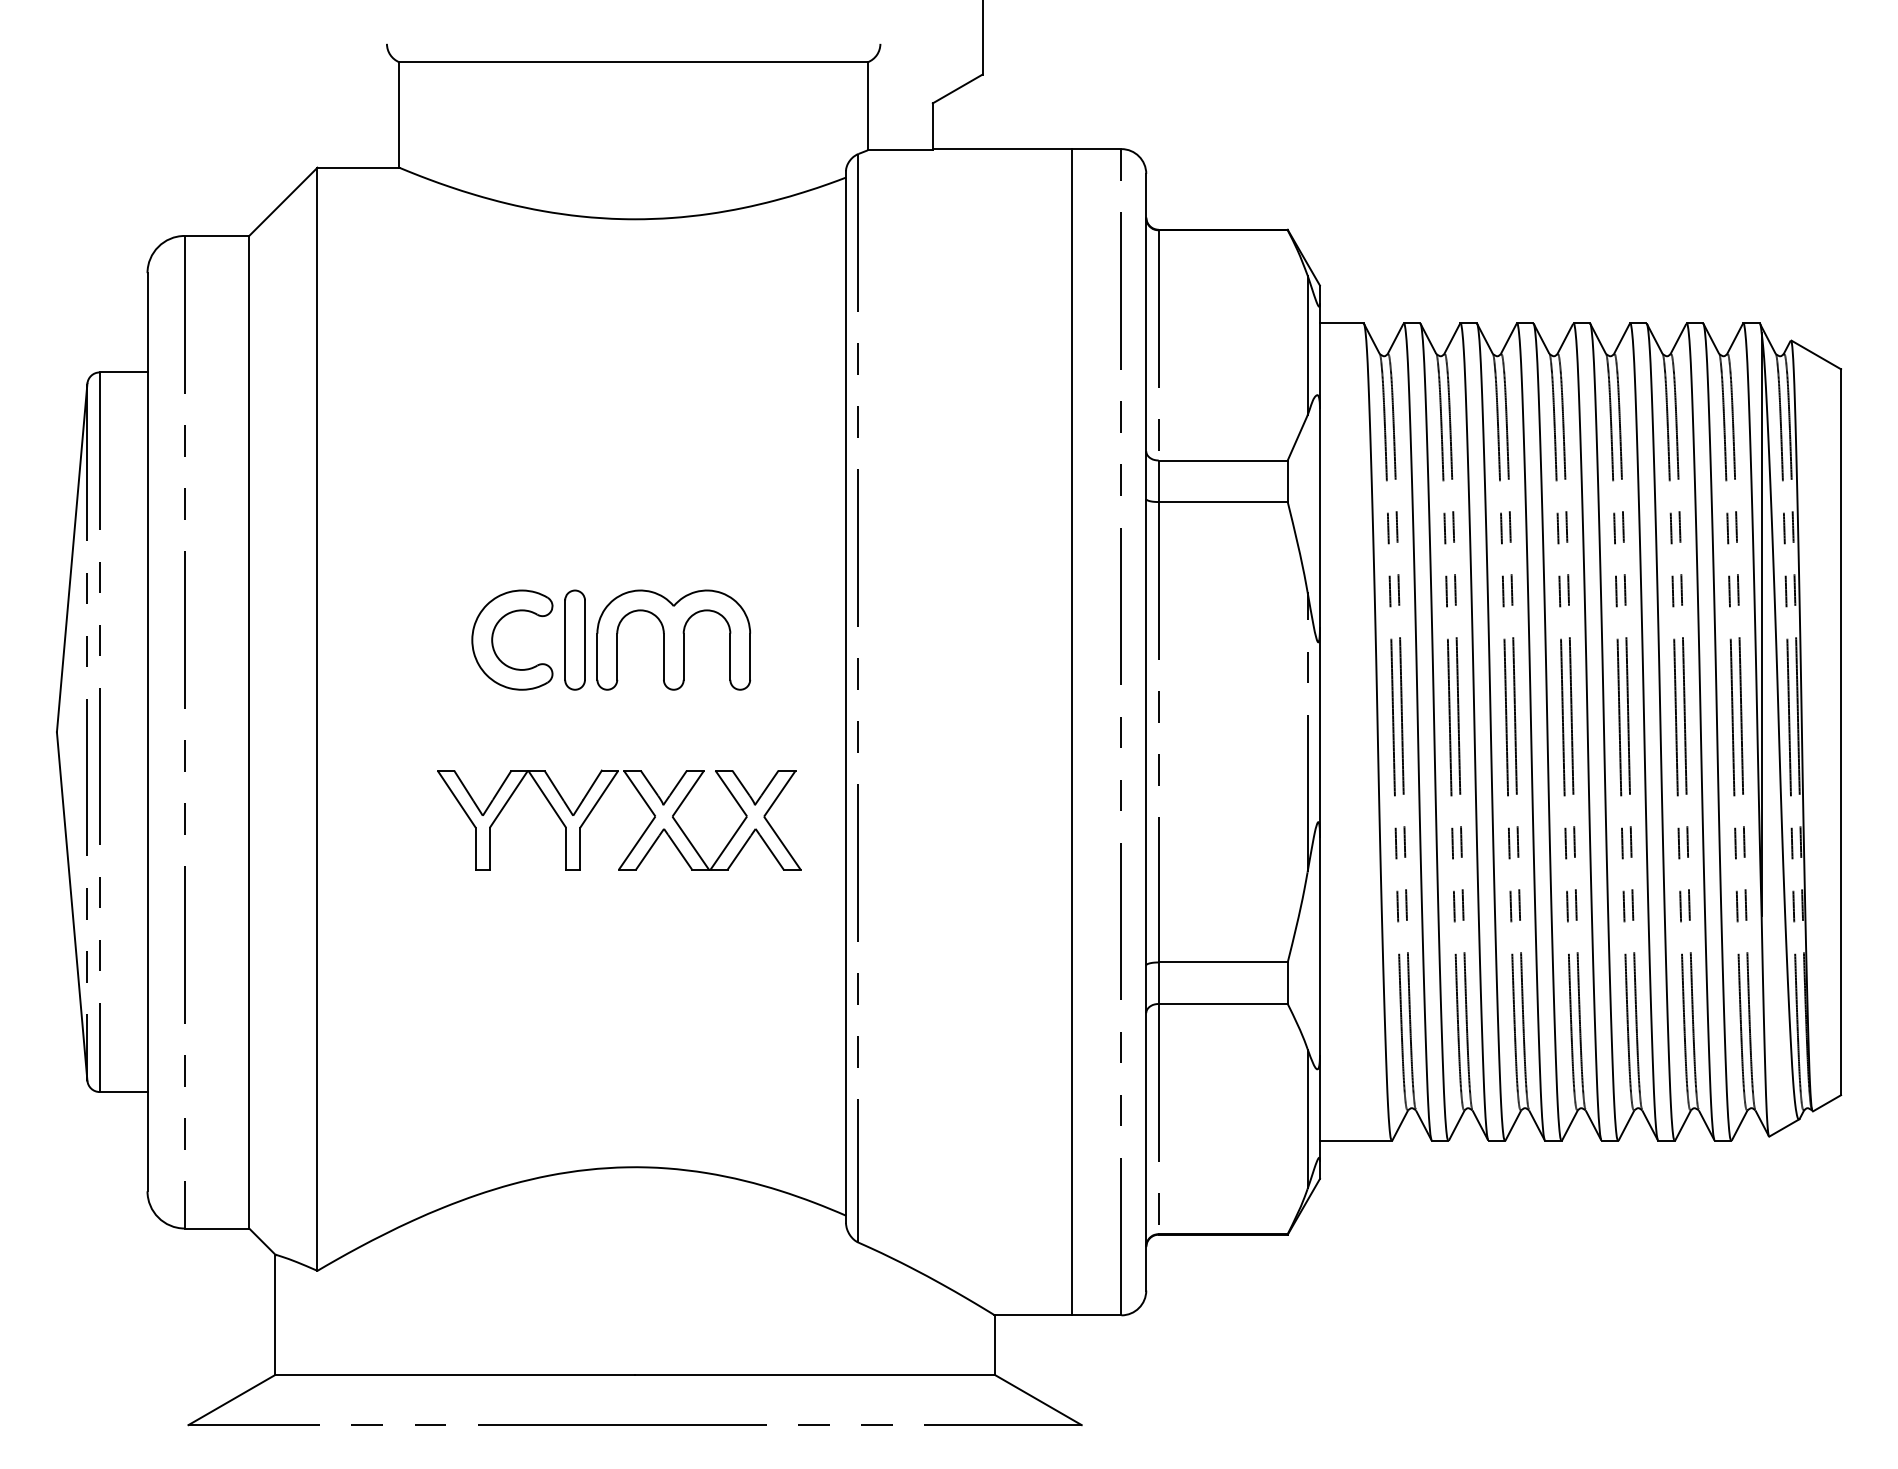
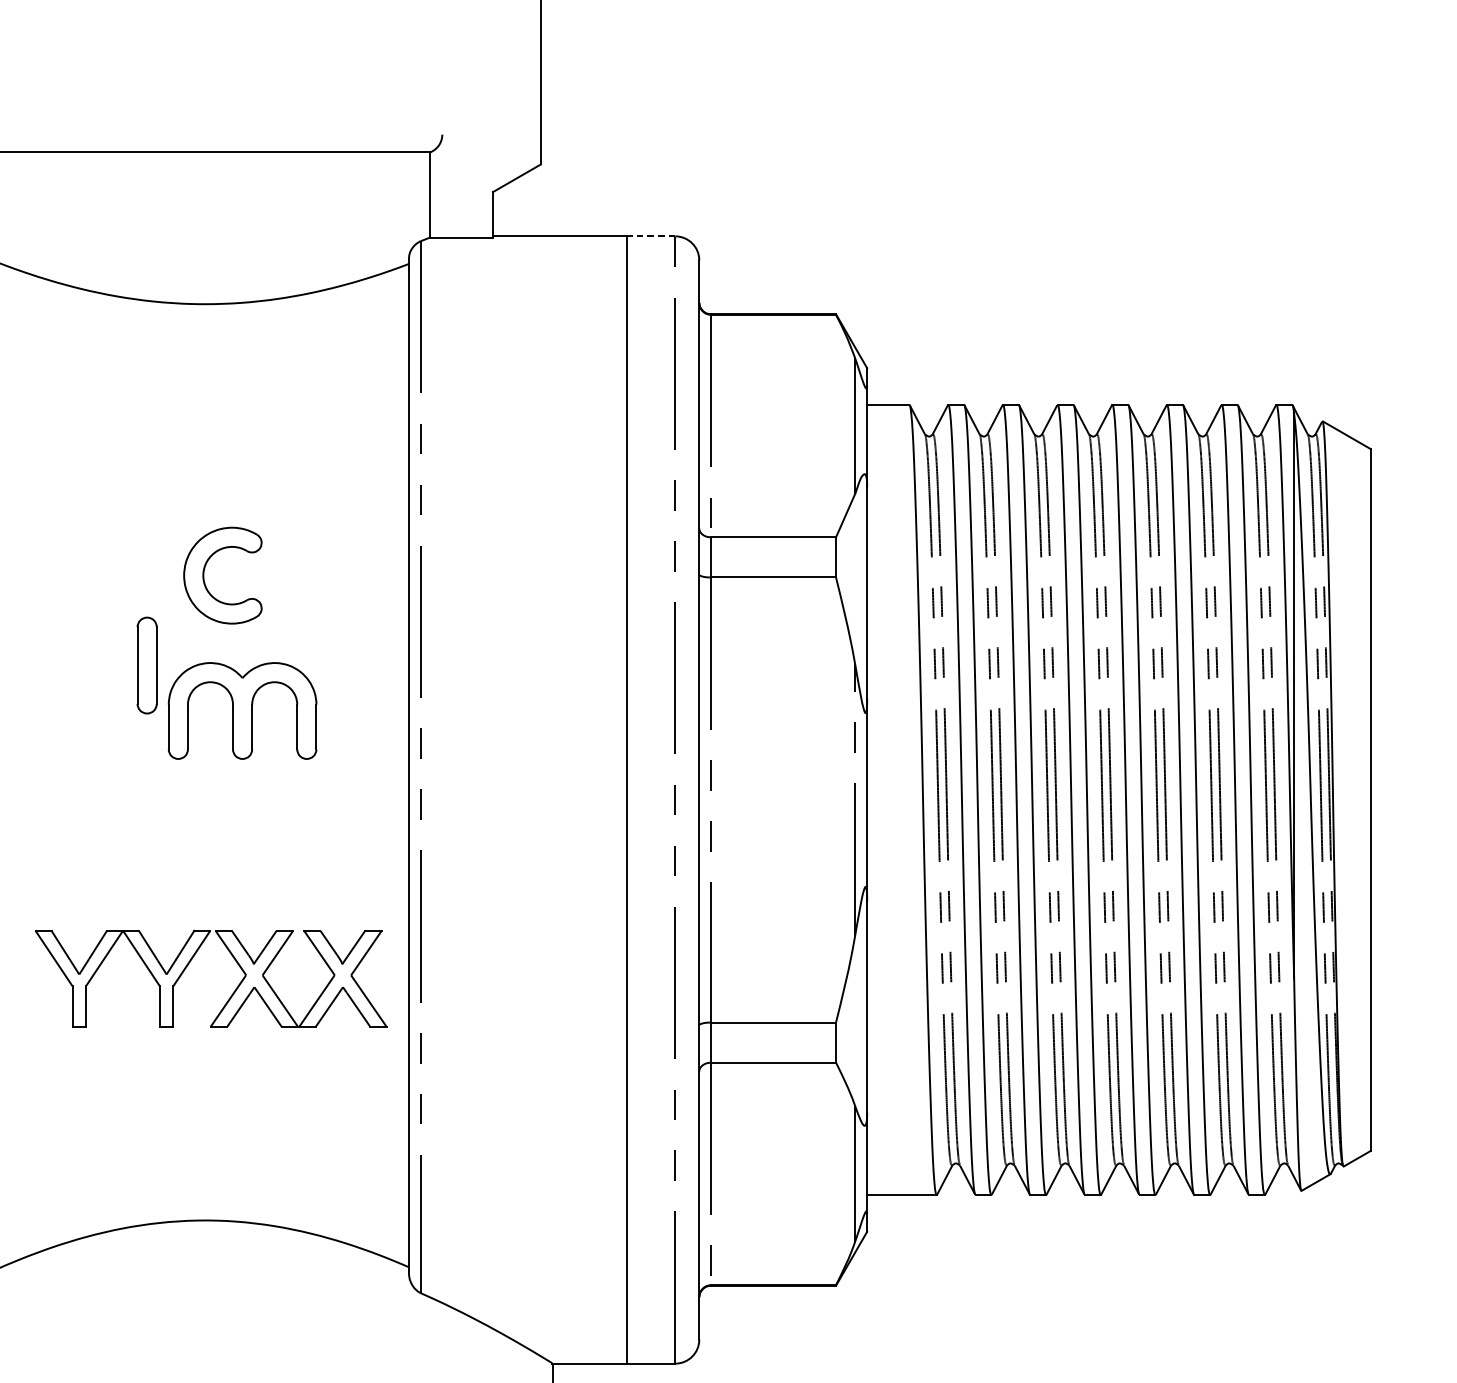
line: (1096, 149) -> (651, 236), solid -> dashed
part: (493, 639) -> (204, 575), moved
part: (574, 639) -> (146, 664), moved
part: (639, 837) -> (230, 995), moved

